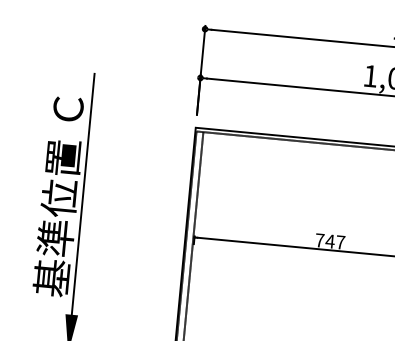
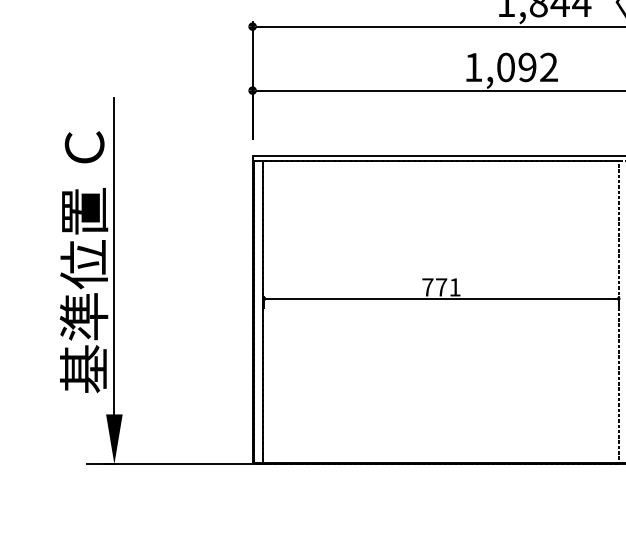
text: (334, 242) -> (447, 287), 747 -> 771

